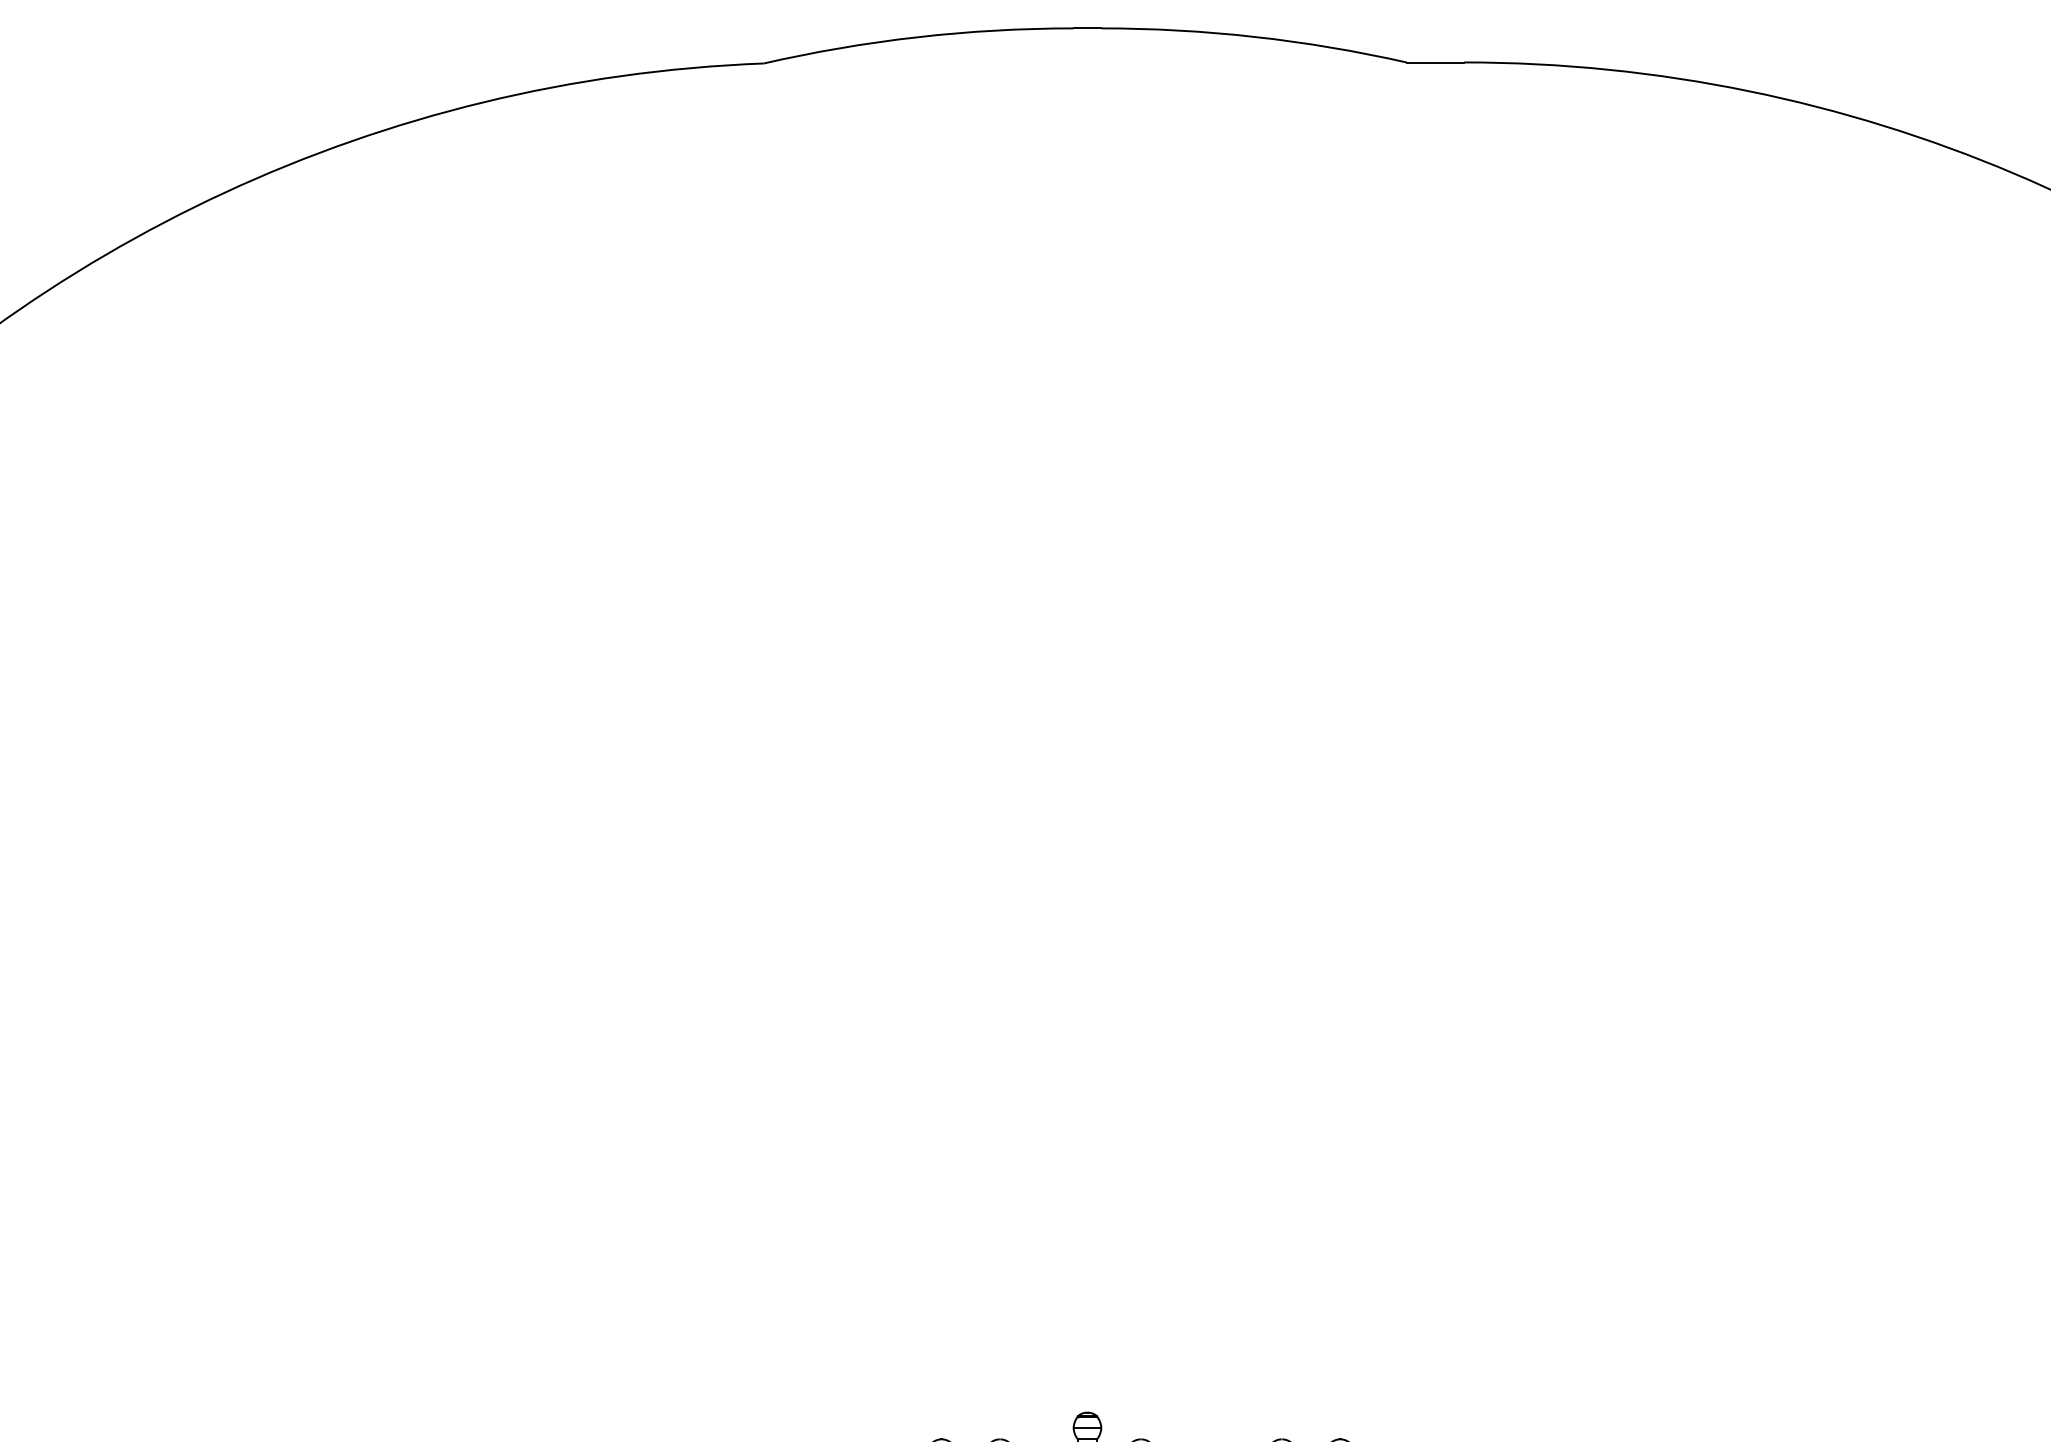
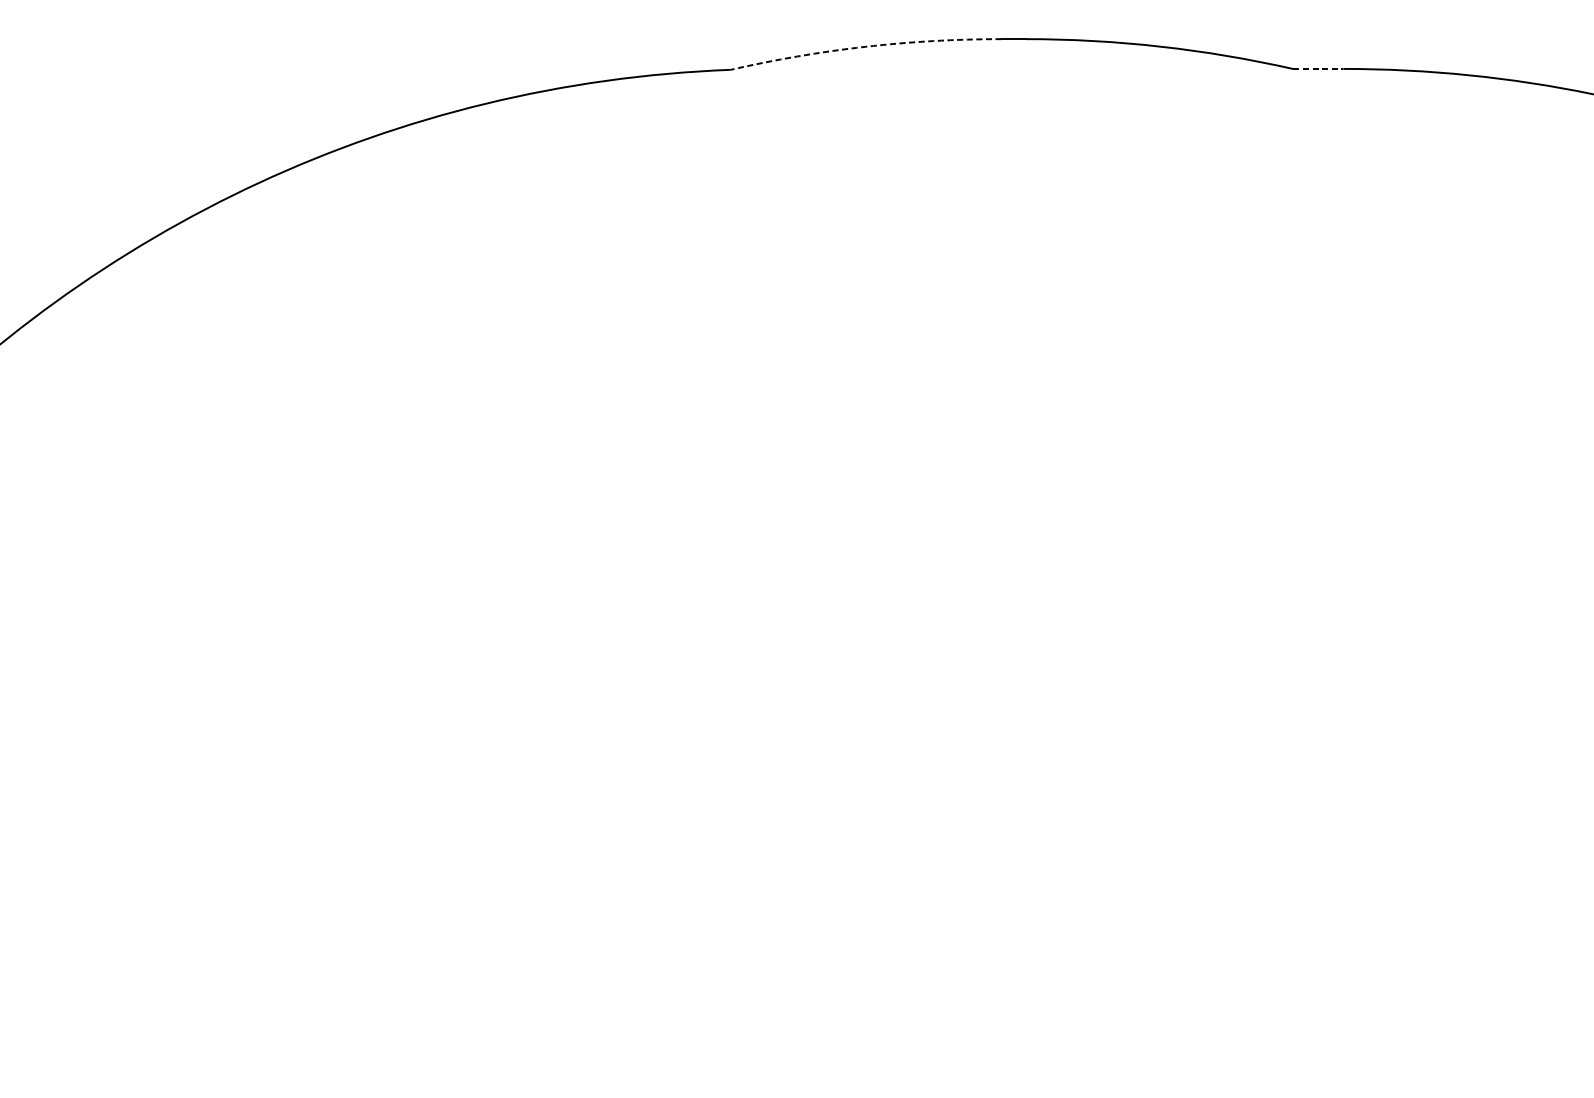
arc: (917, 37) -> (865, 47), solid -> dashed
line: (1435, 62) -> (1318, 68), solid -> dashed

